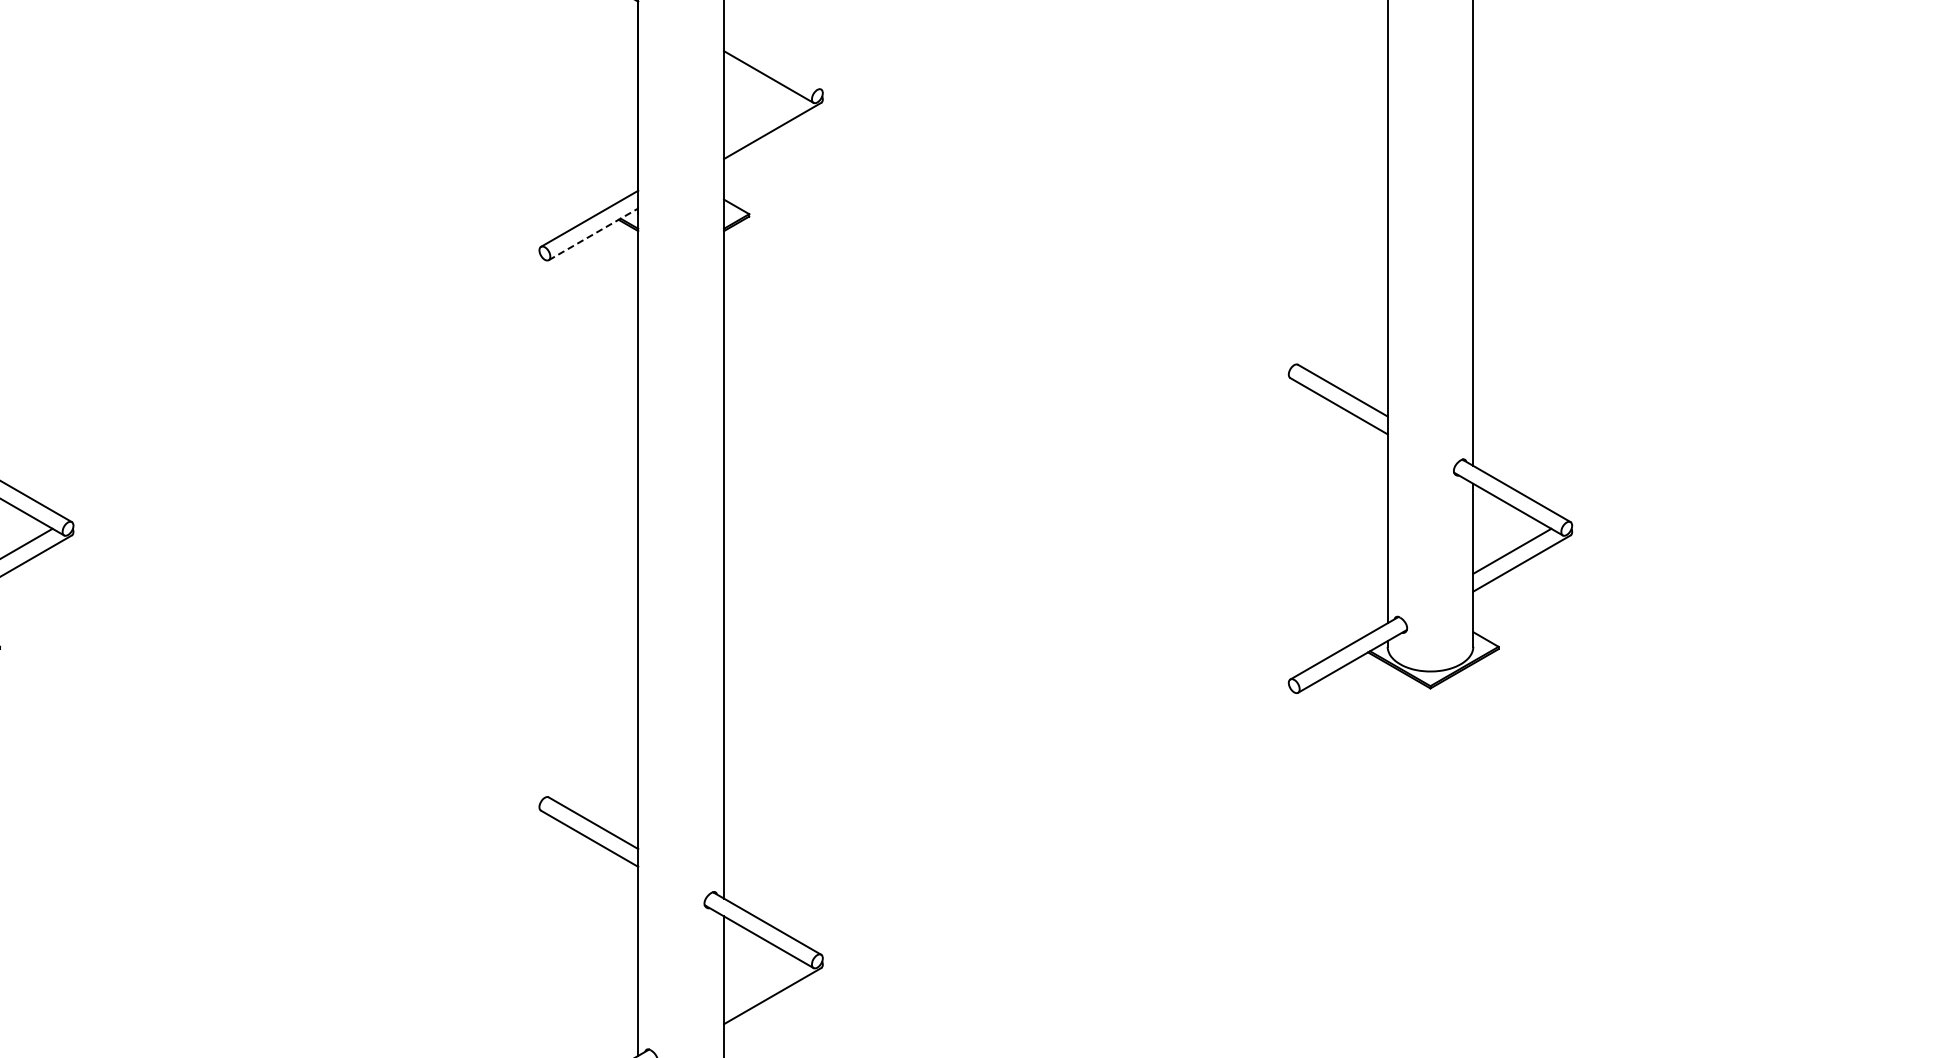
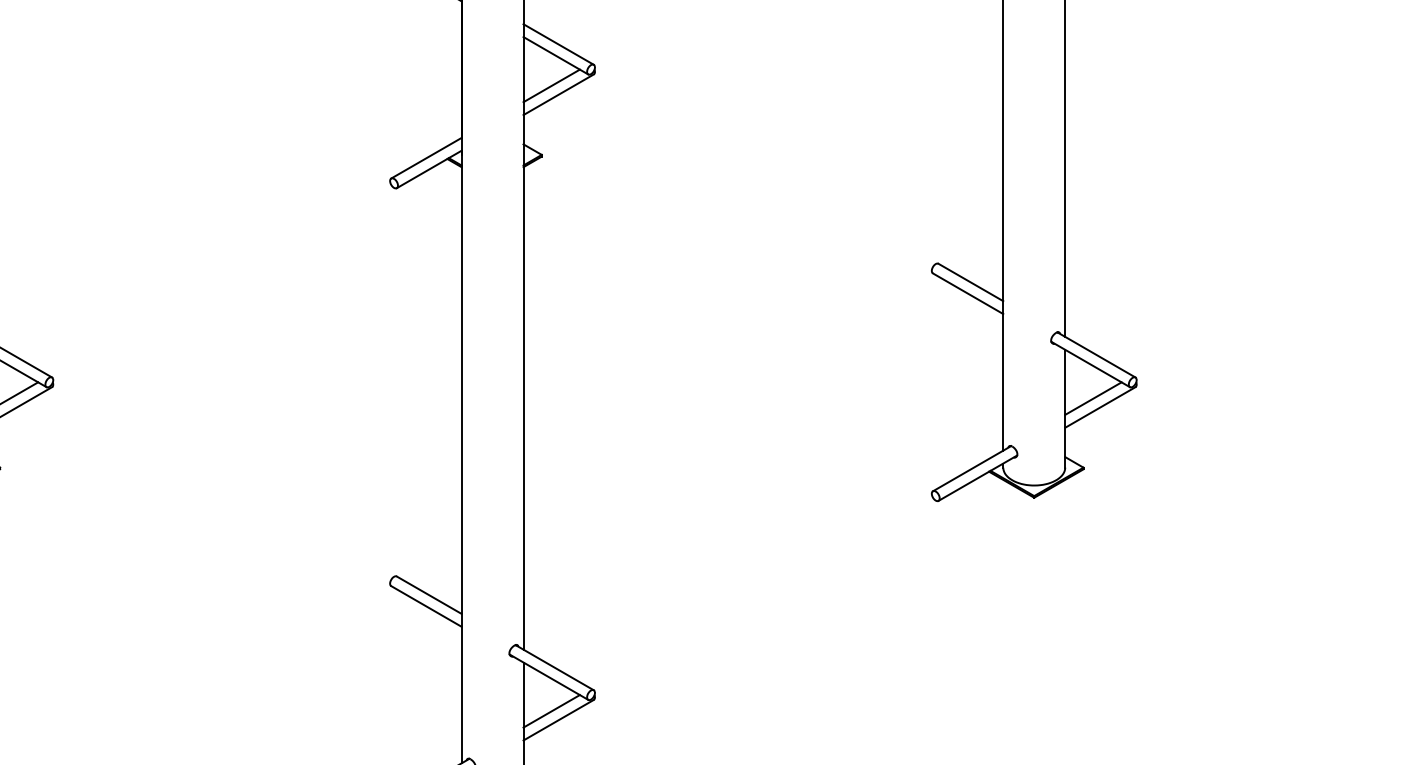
line: (772, 61) -> (558, 44), added
line: (762, 118) -> (551, 85), added
line: (593, 234) -> (429, 169), dashed -> solid
line: (762, 983) -> (551, 711), added

